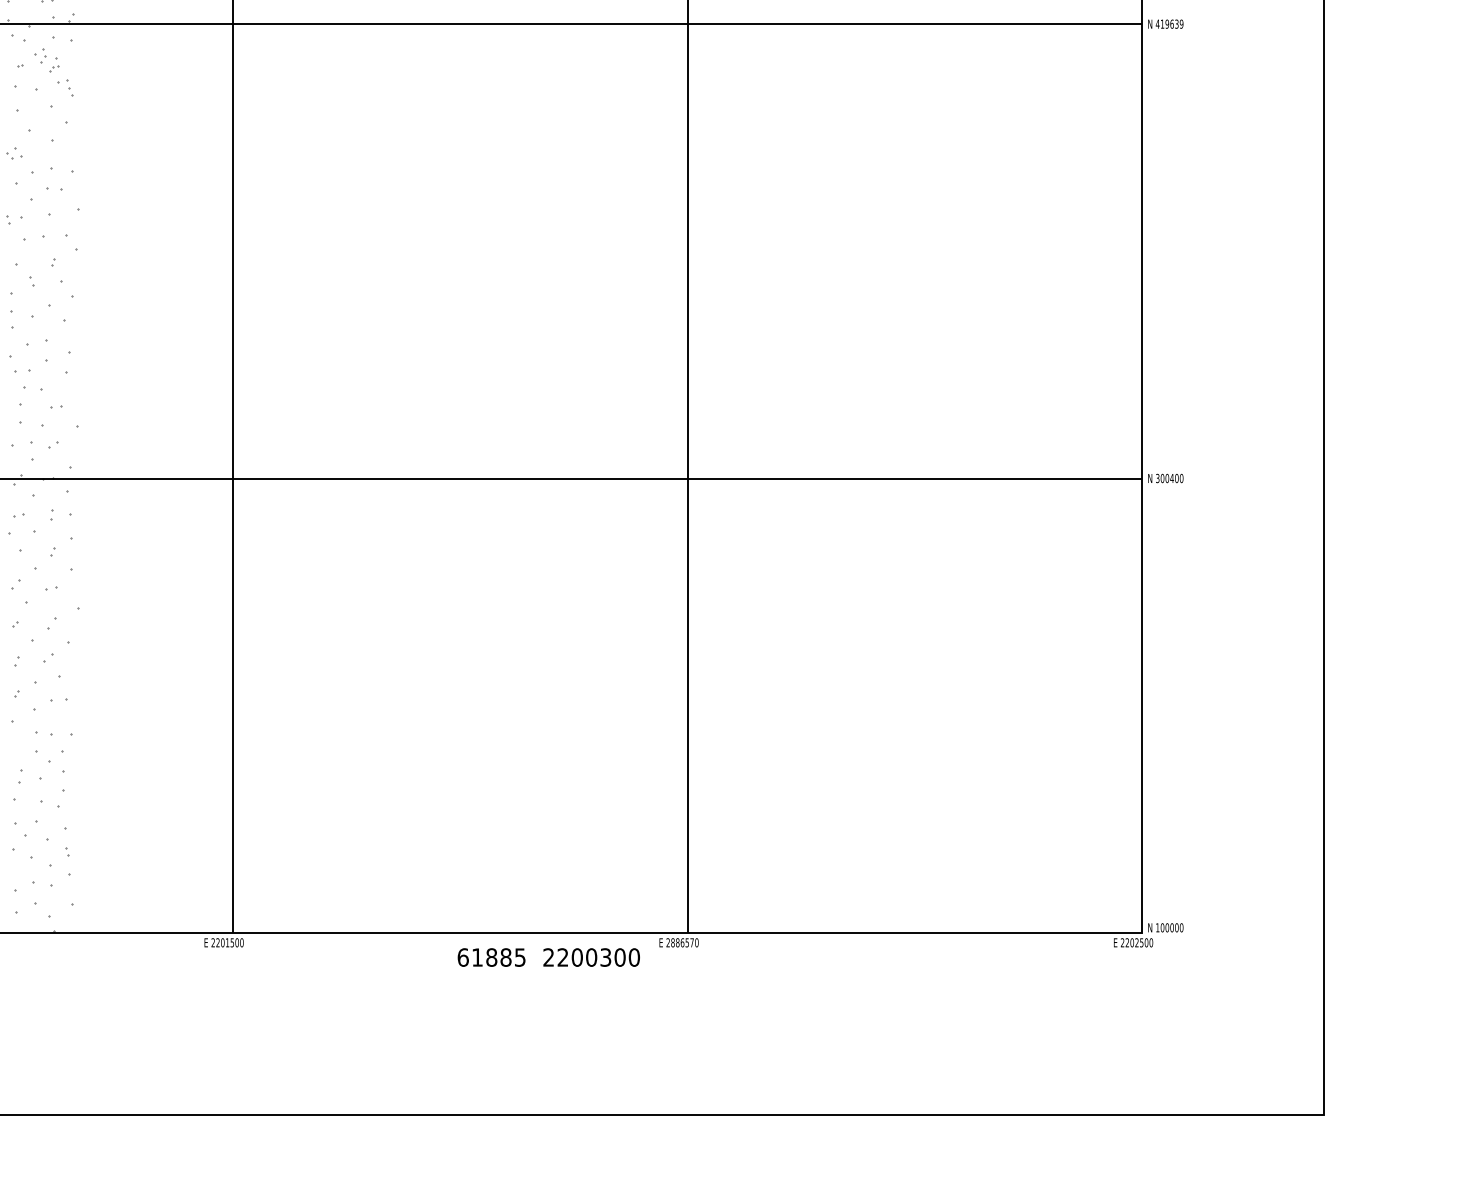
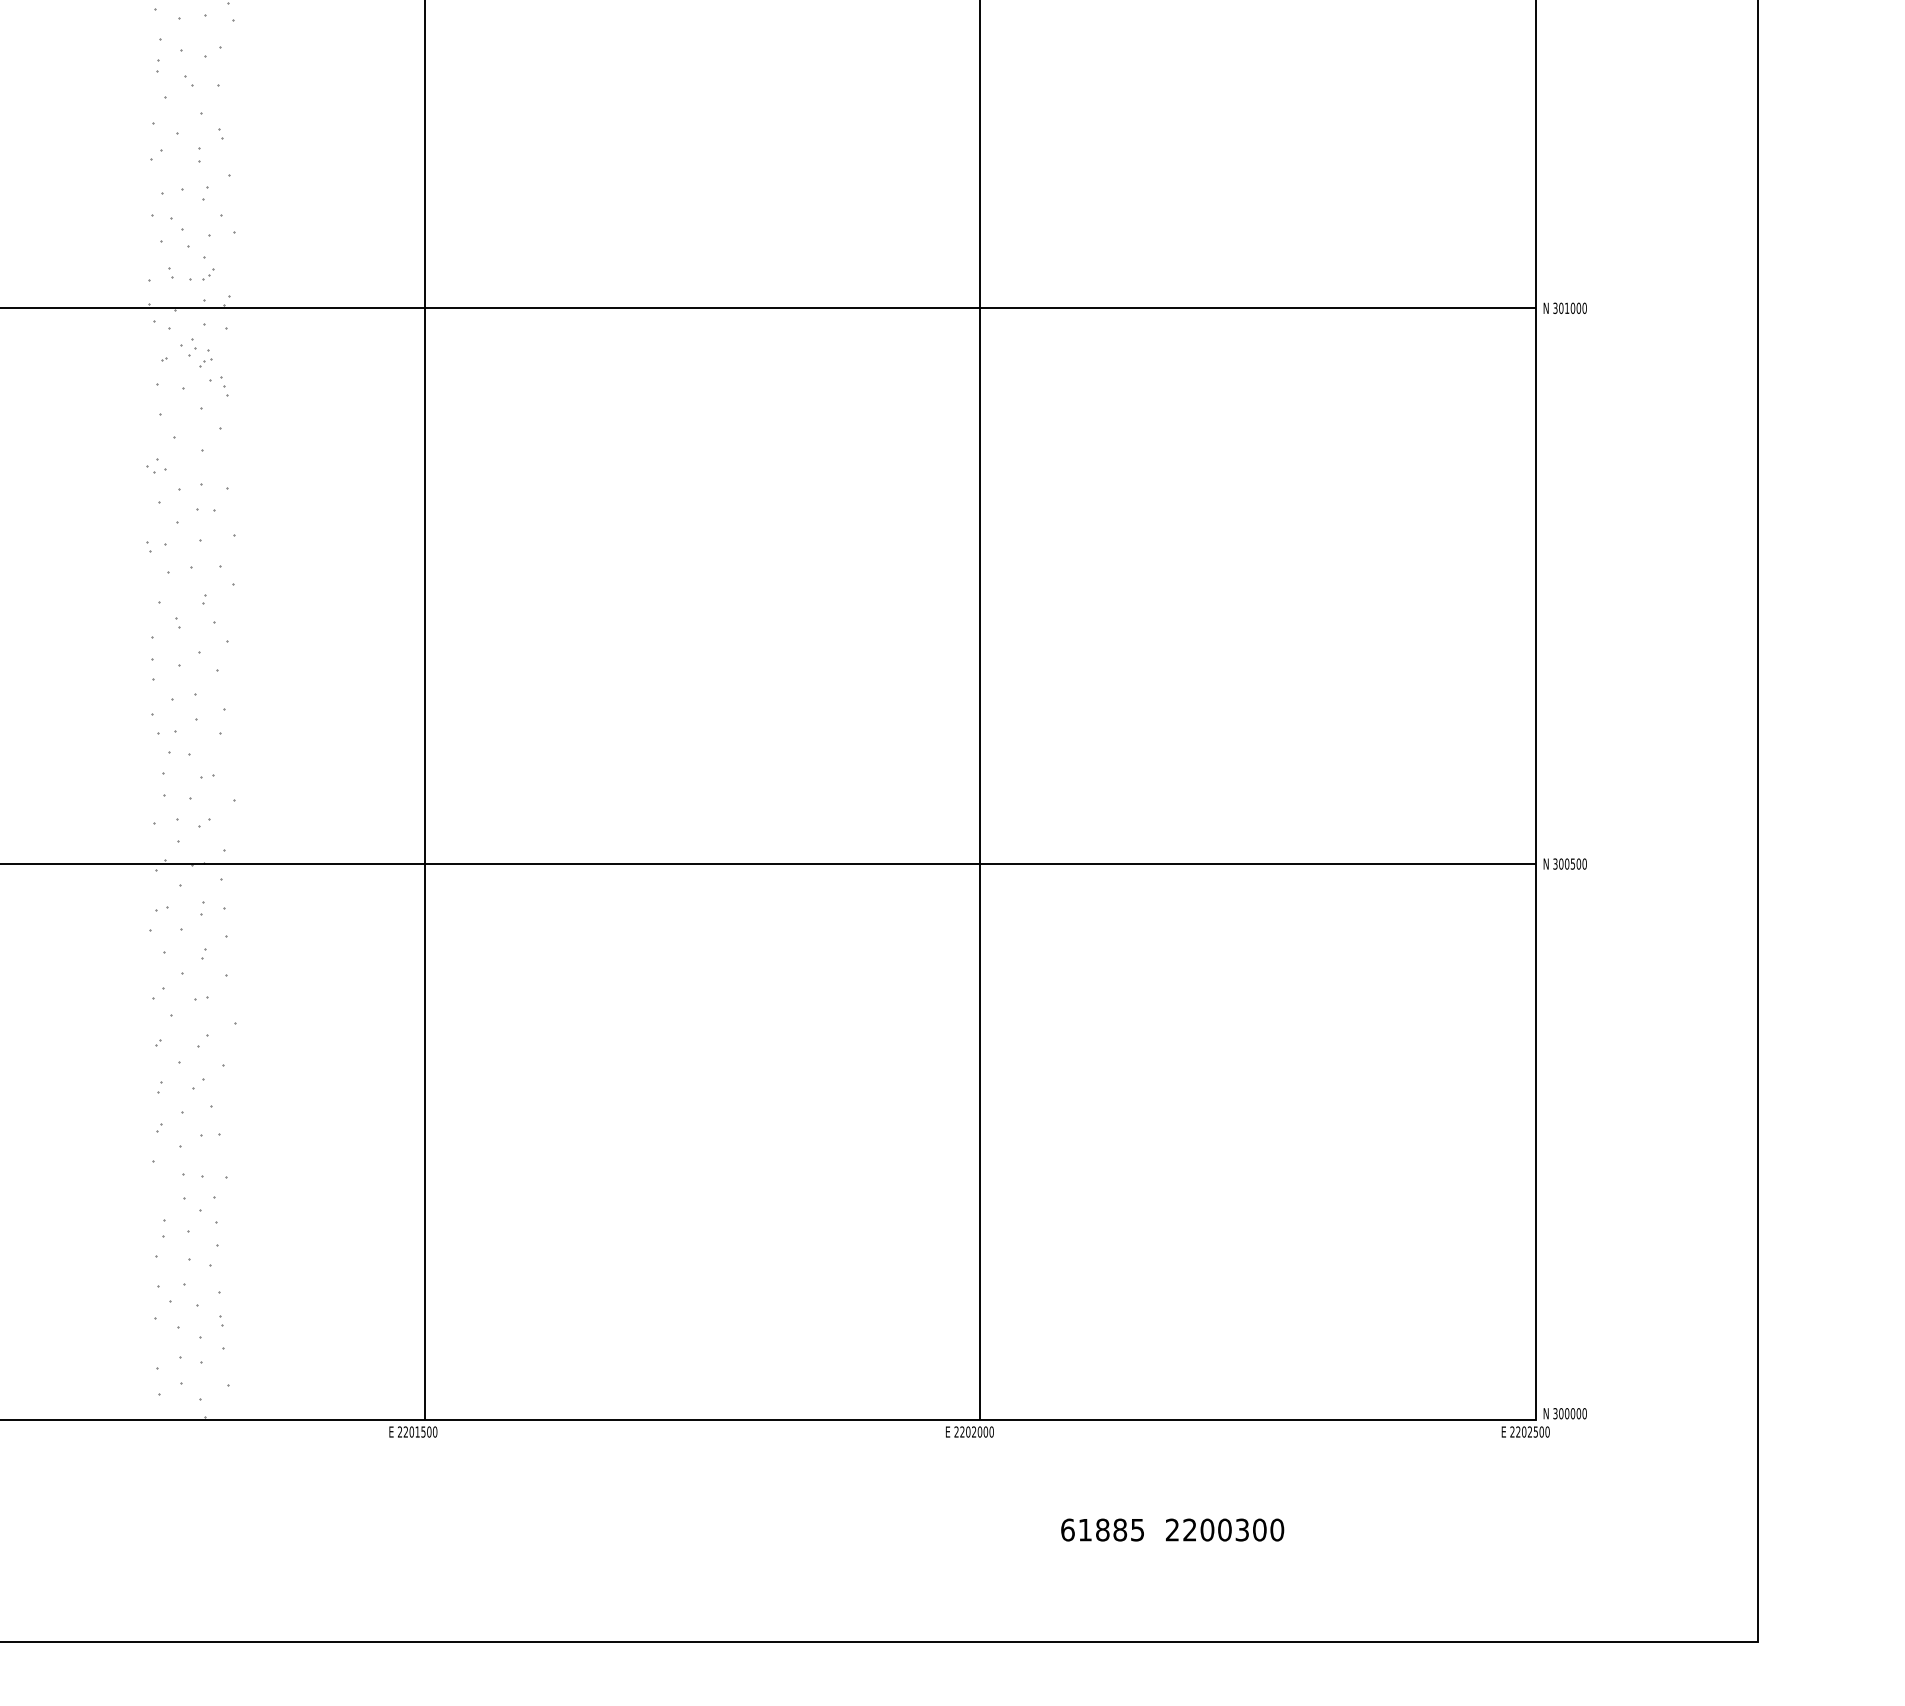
text: (1169, 23) -> (1569, 307), 419639 -> 301000
text: (1171, 478) -> (1572, 863), 300400 -> 300500
text: (1157, 927) -> (1555, 1413), 100000 -> 300000
text: (682, 942) -> (974, 1431), 2886570 -> 2202000
text: (548, 957) -> (1172, 1529), moved

